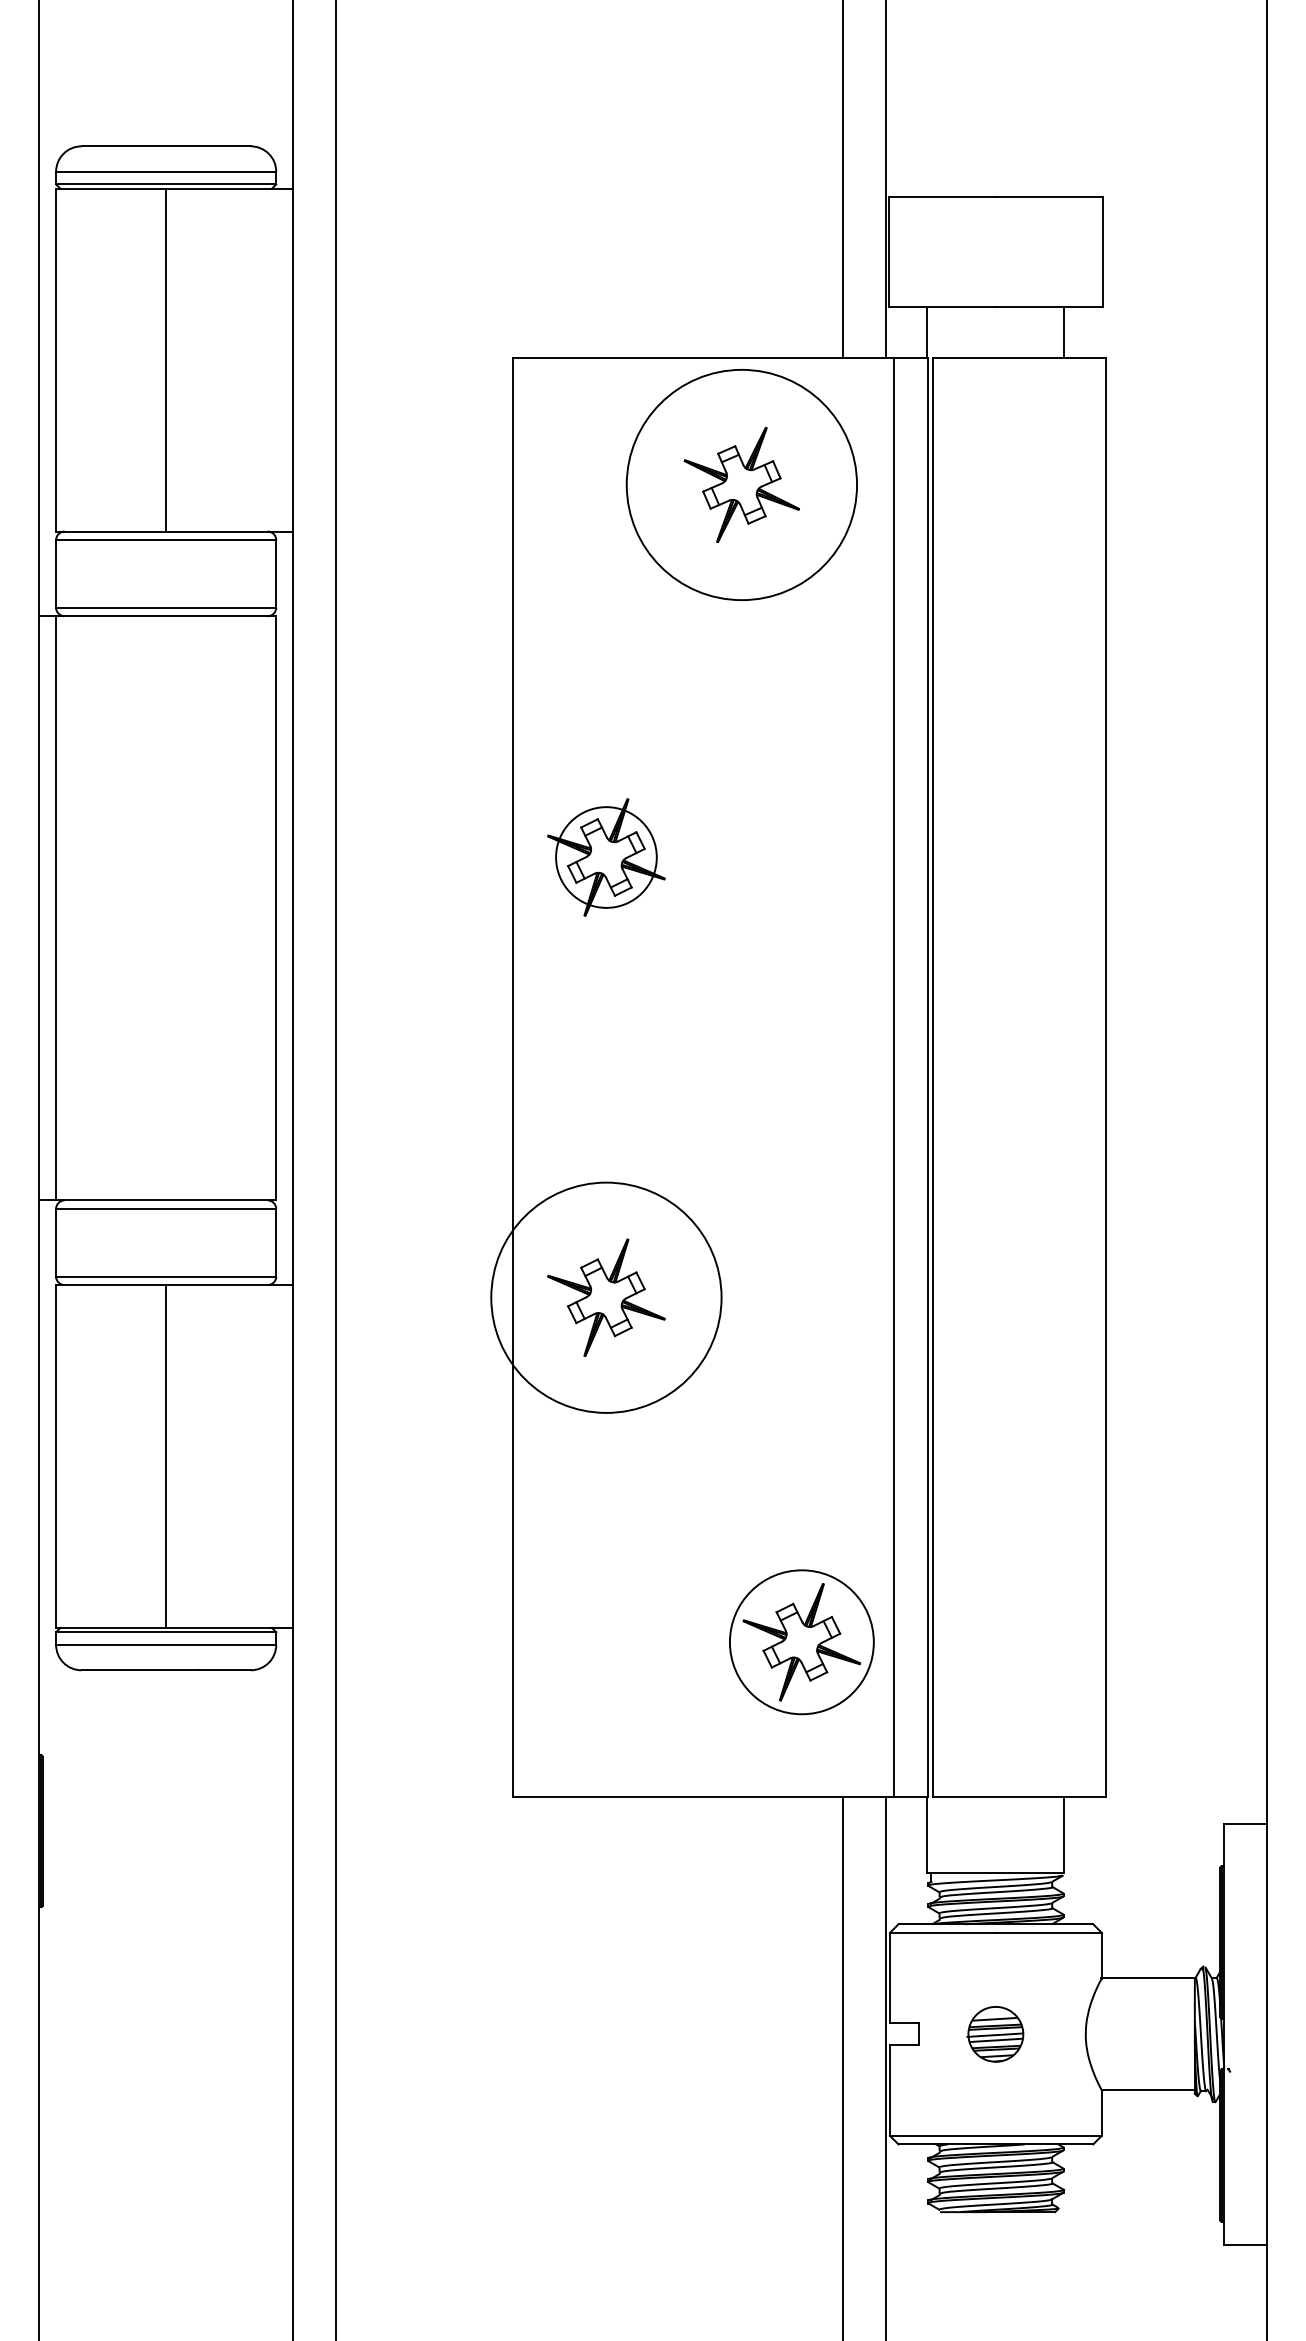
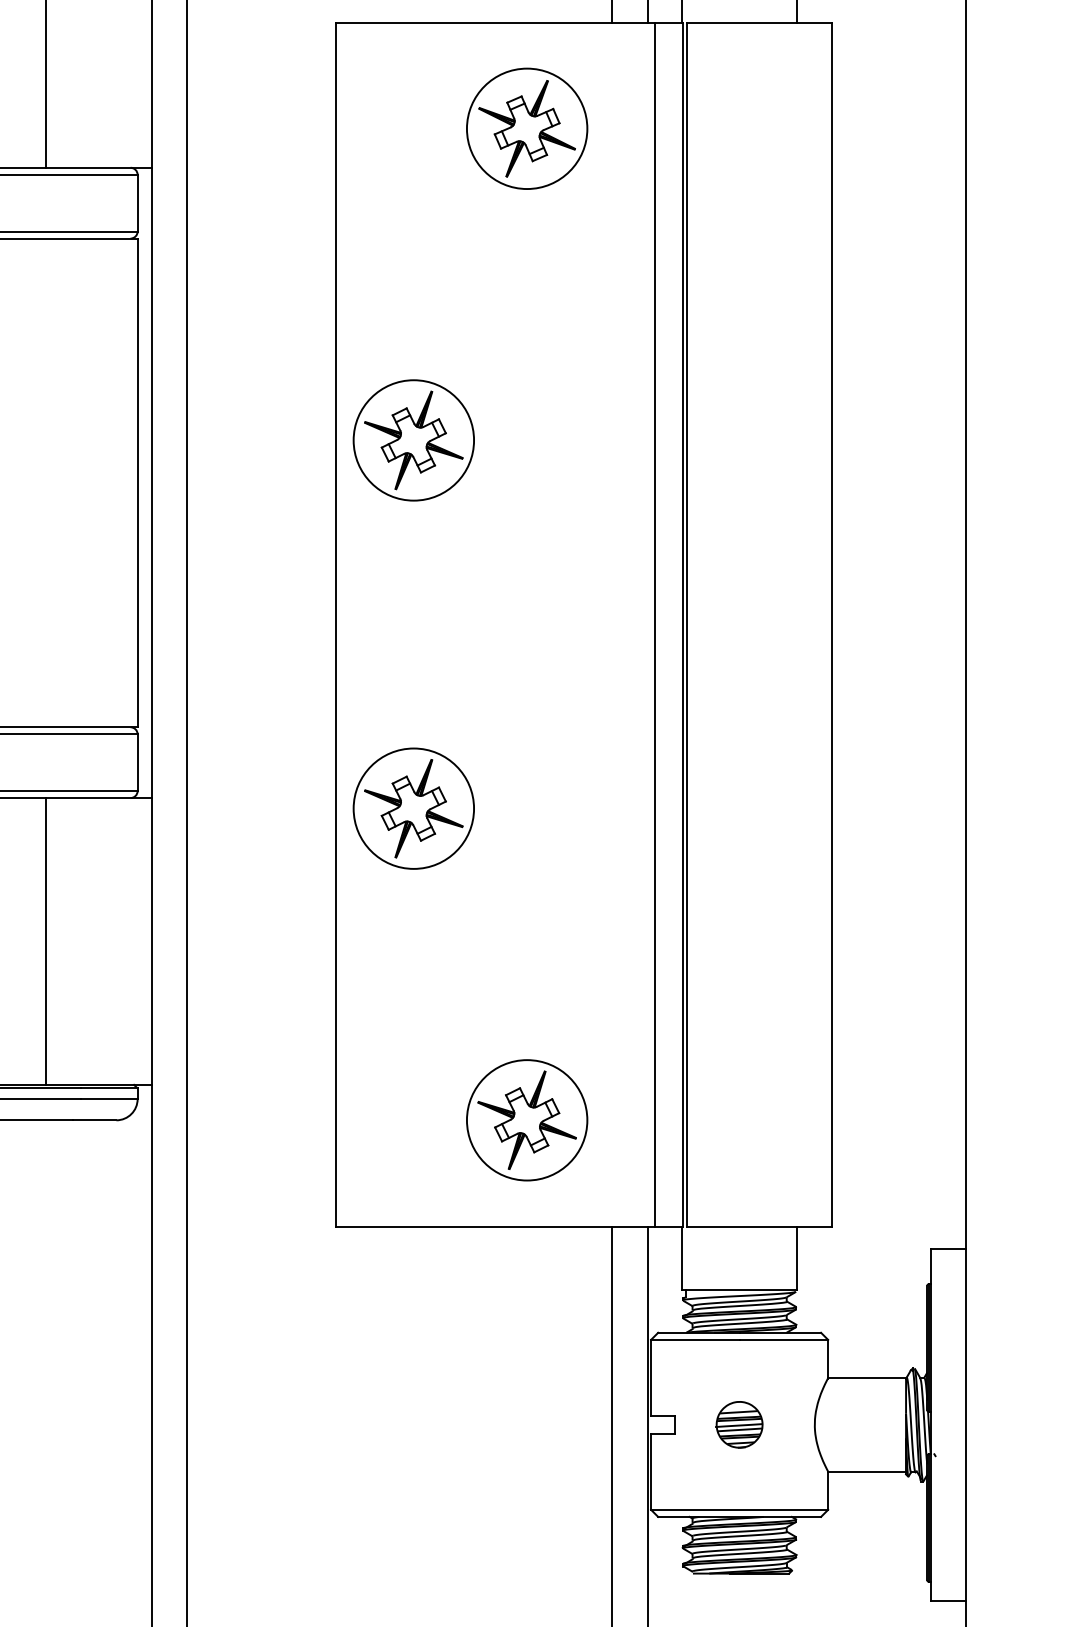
circle: (741, 484) -> (526, 128), size x0.62
circle: (606, 857) -> (413, 440), size x1.43
circle: (606, 1297) -> (413, 808), size x0.62
part: (801, 1642) -> (526, 1120), moved

